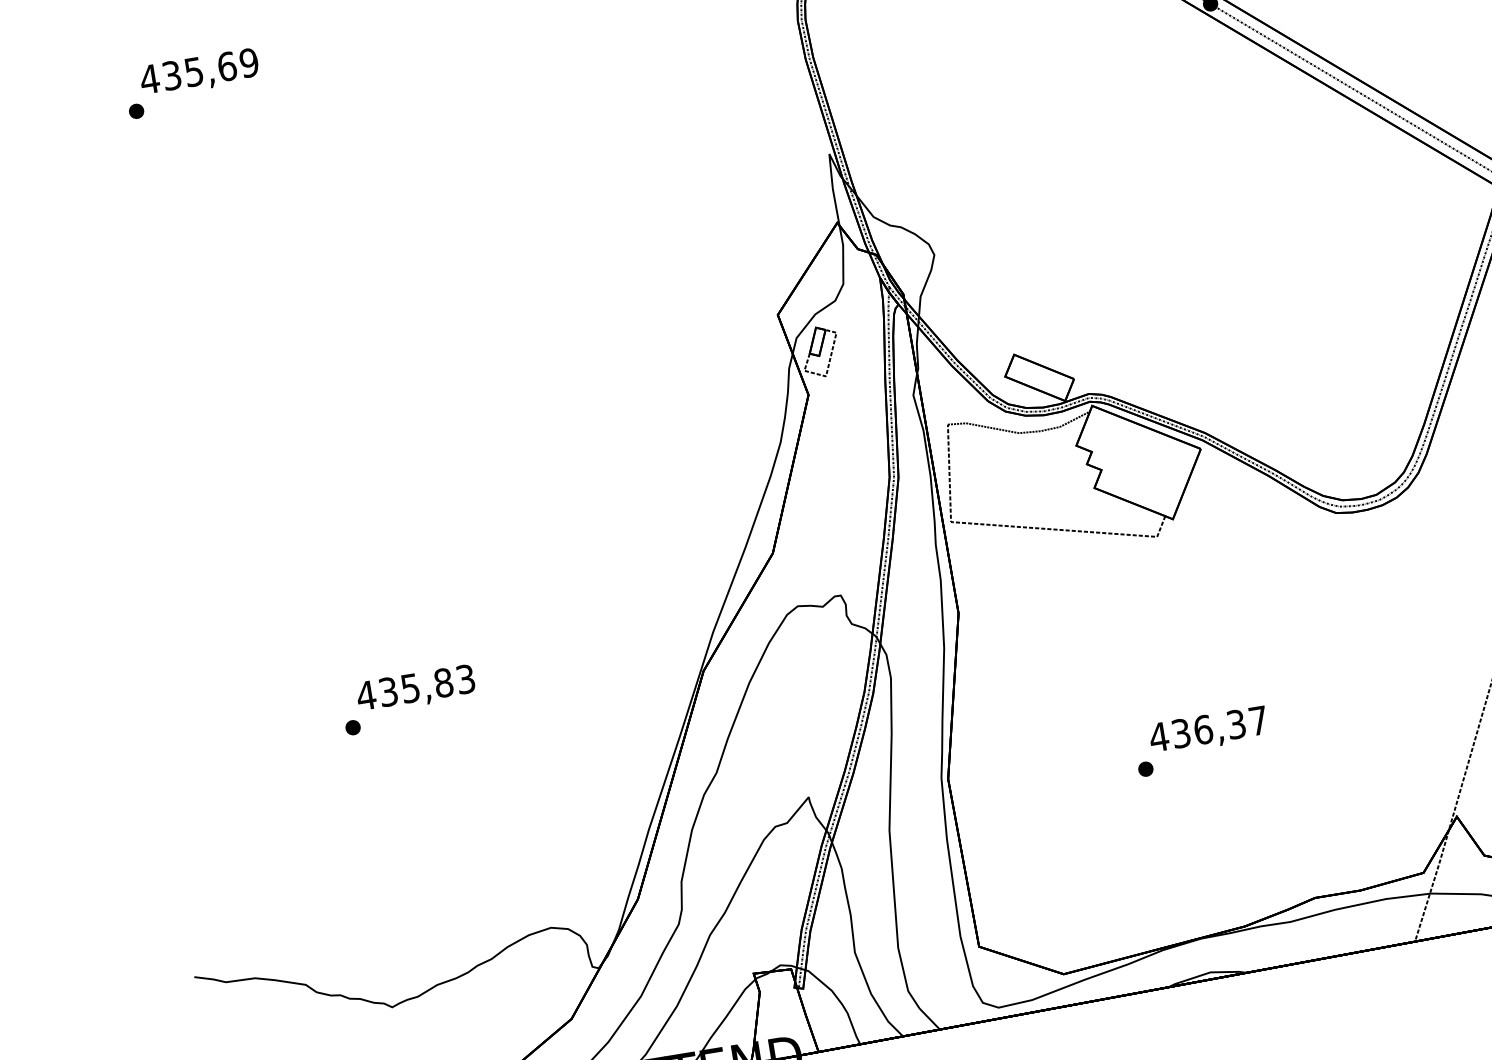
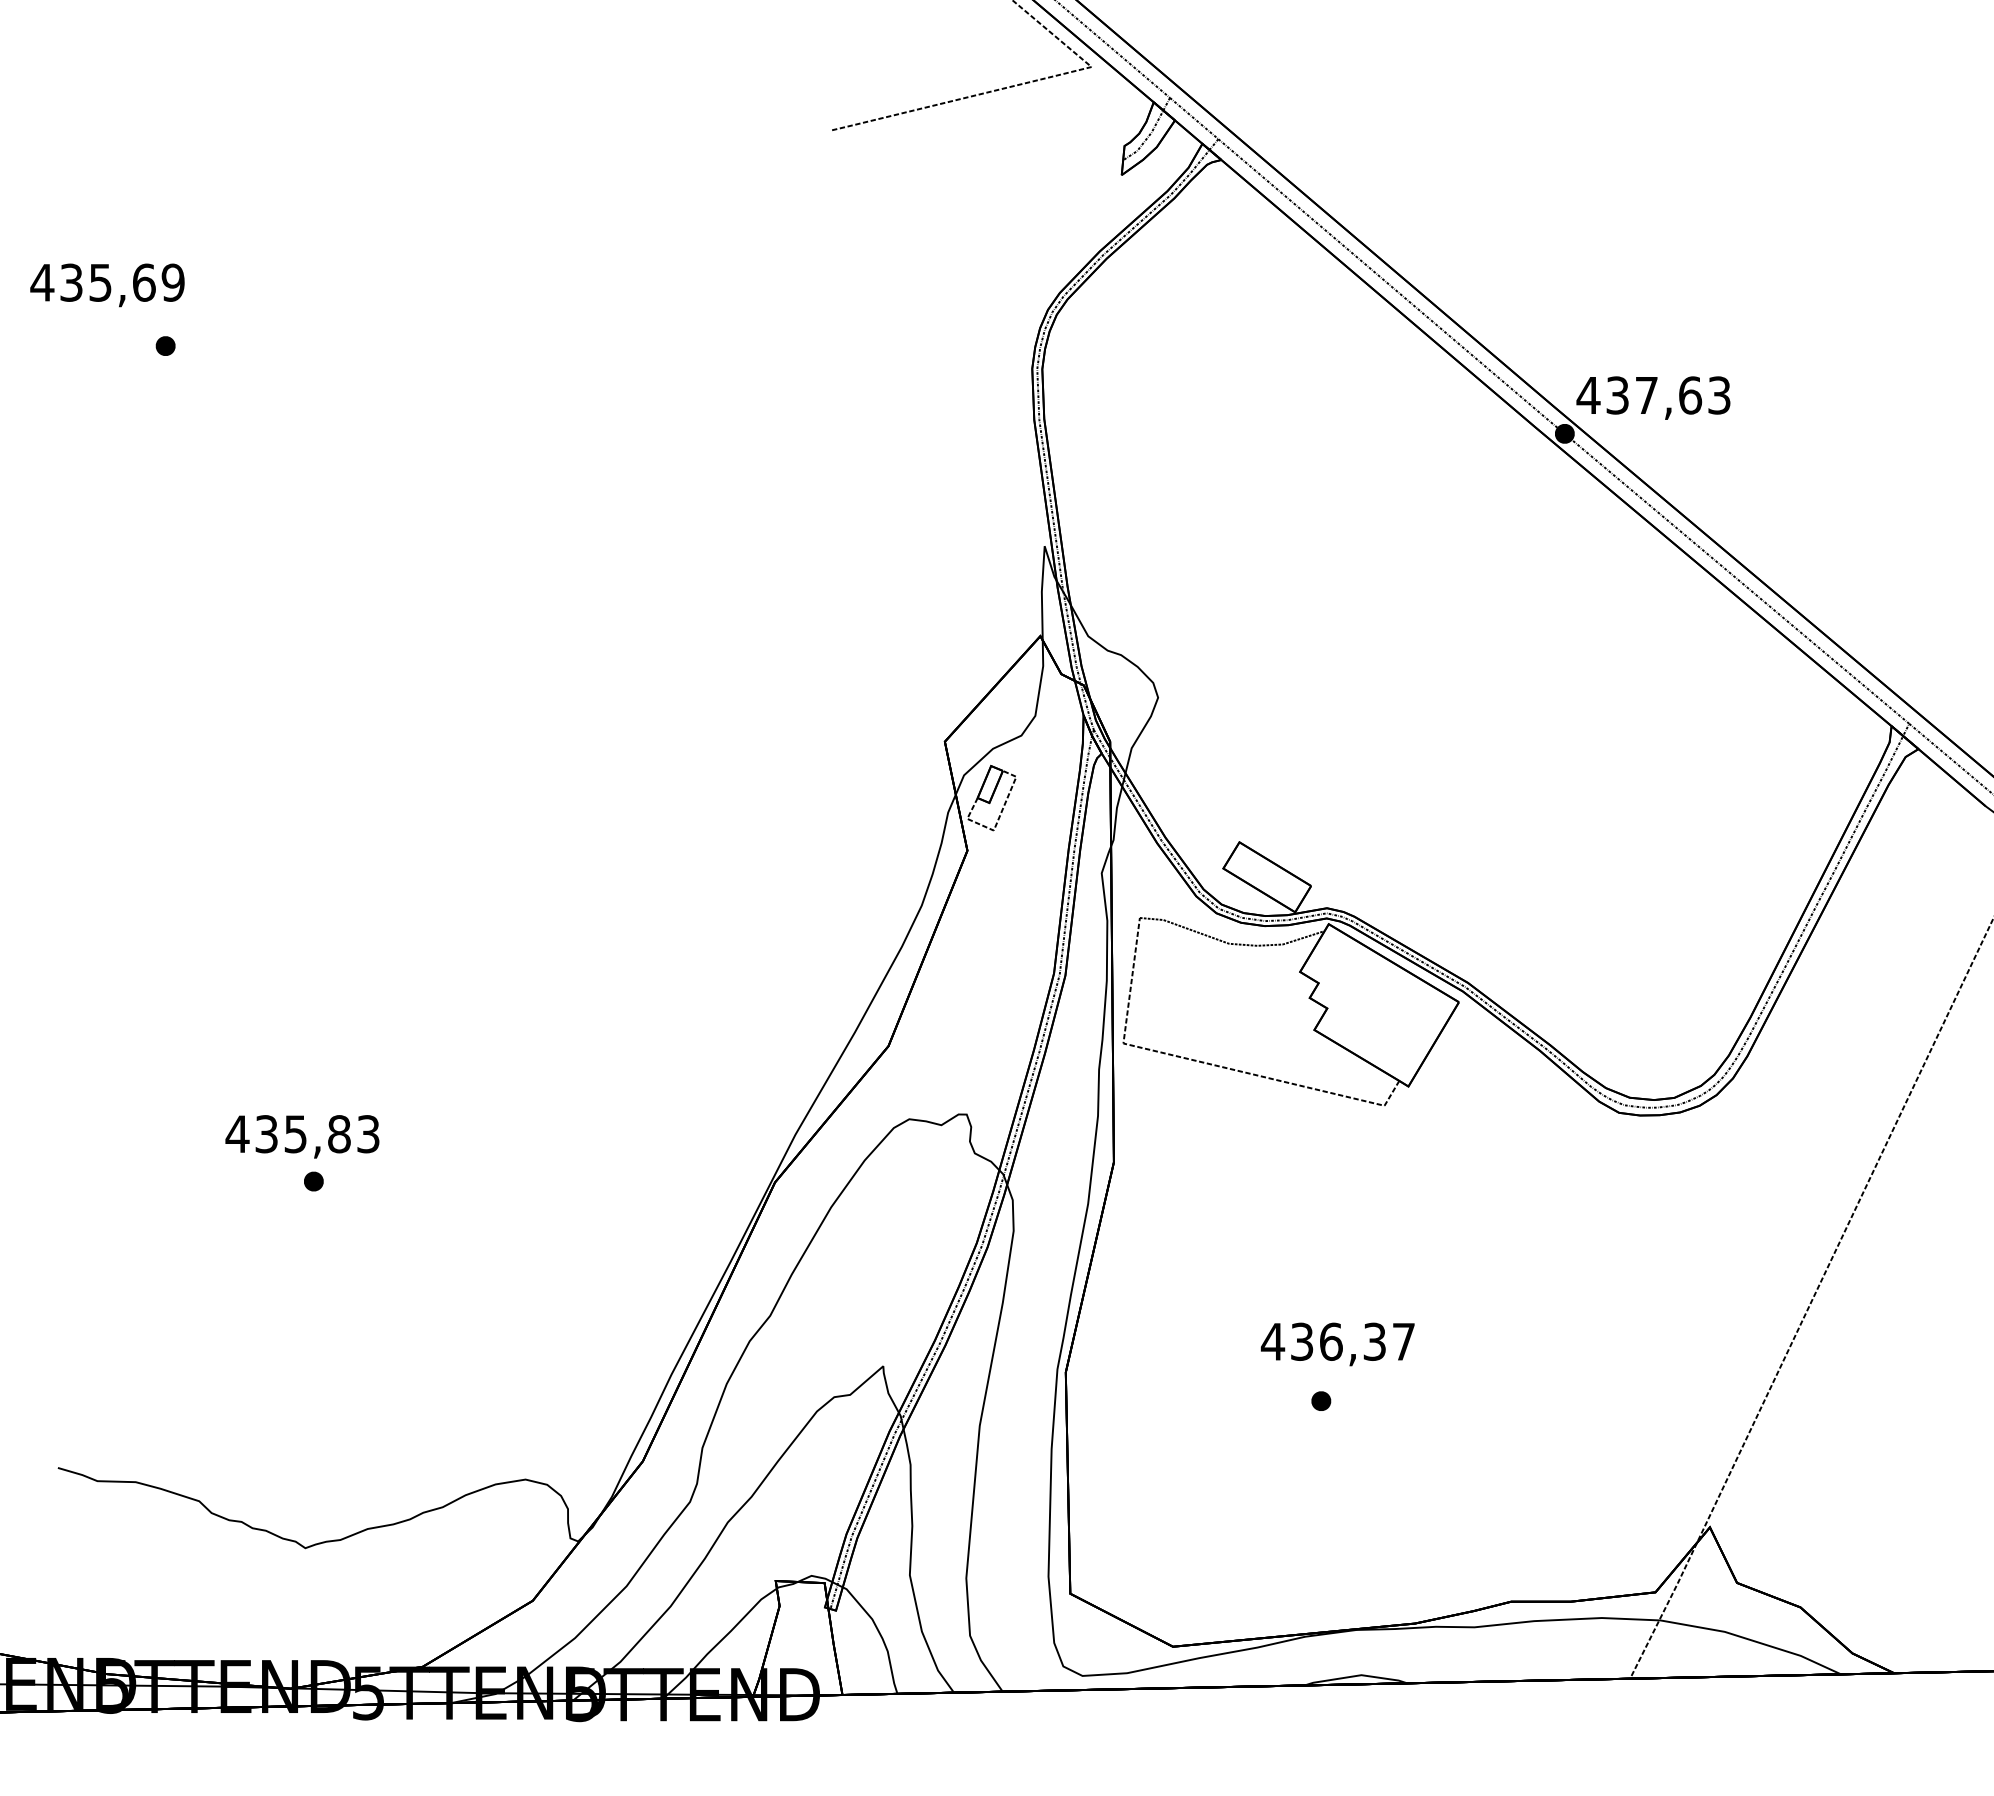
text: (199, 73) -> (107, 285), moved
text: (415, 689) -> (302, 1136), moved
text: (1208, 731) -> (1337, 1344), moved

